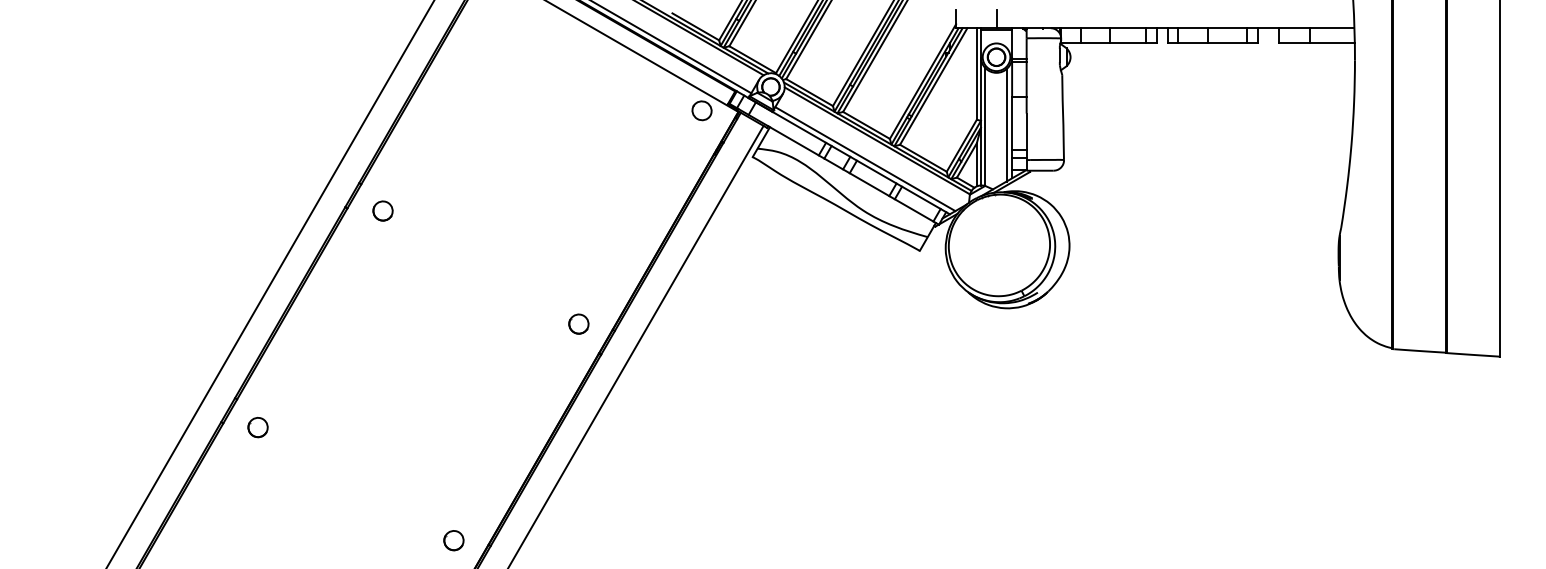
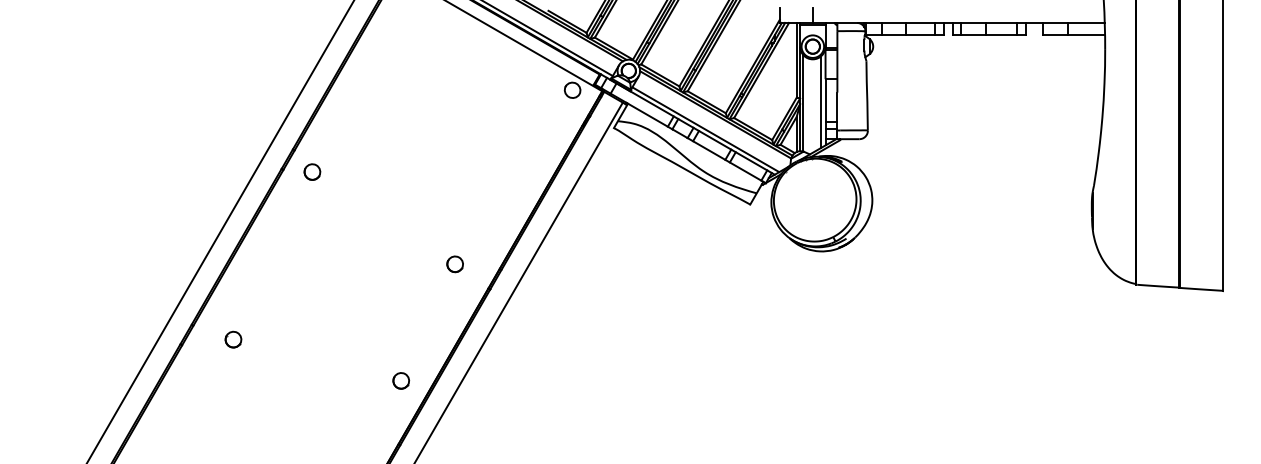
part: (578, 324) -> (454, 264), moved
part: (258, 427) -> (233, 339), moved
part: (454, 540) -> (401, 380), moved

